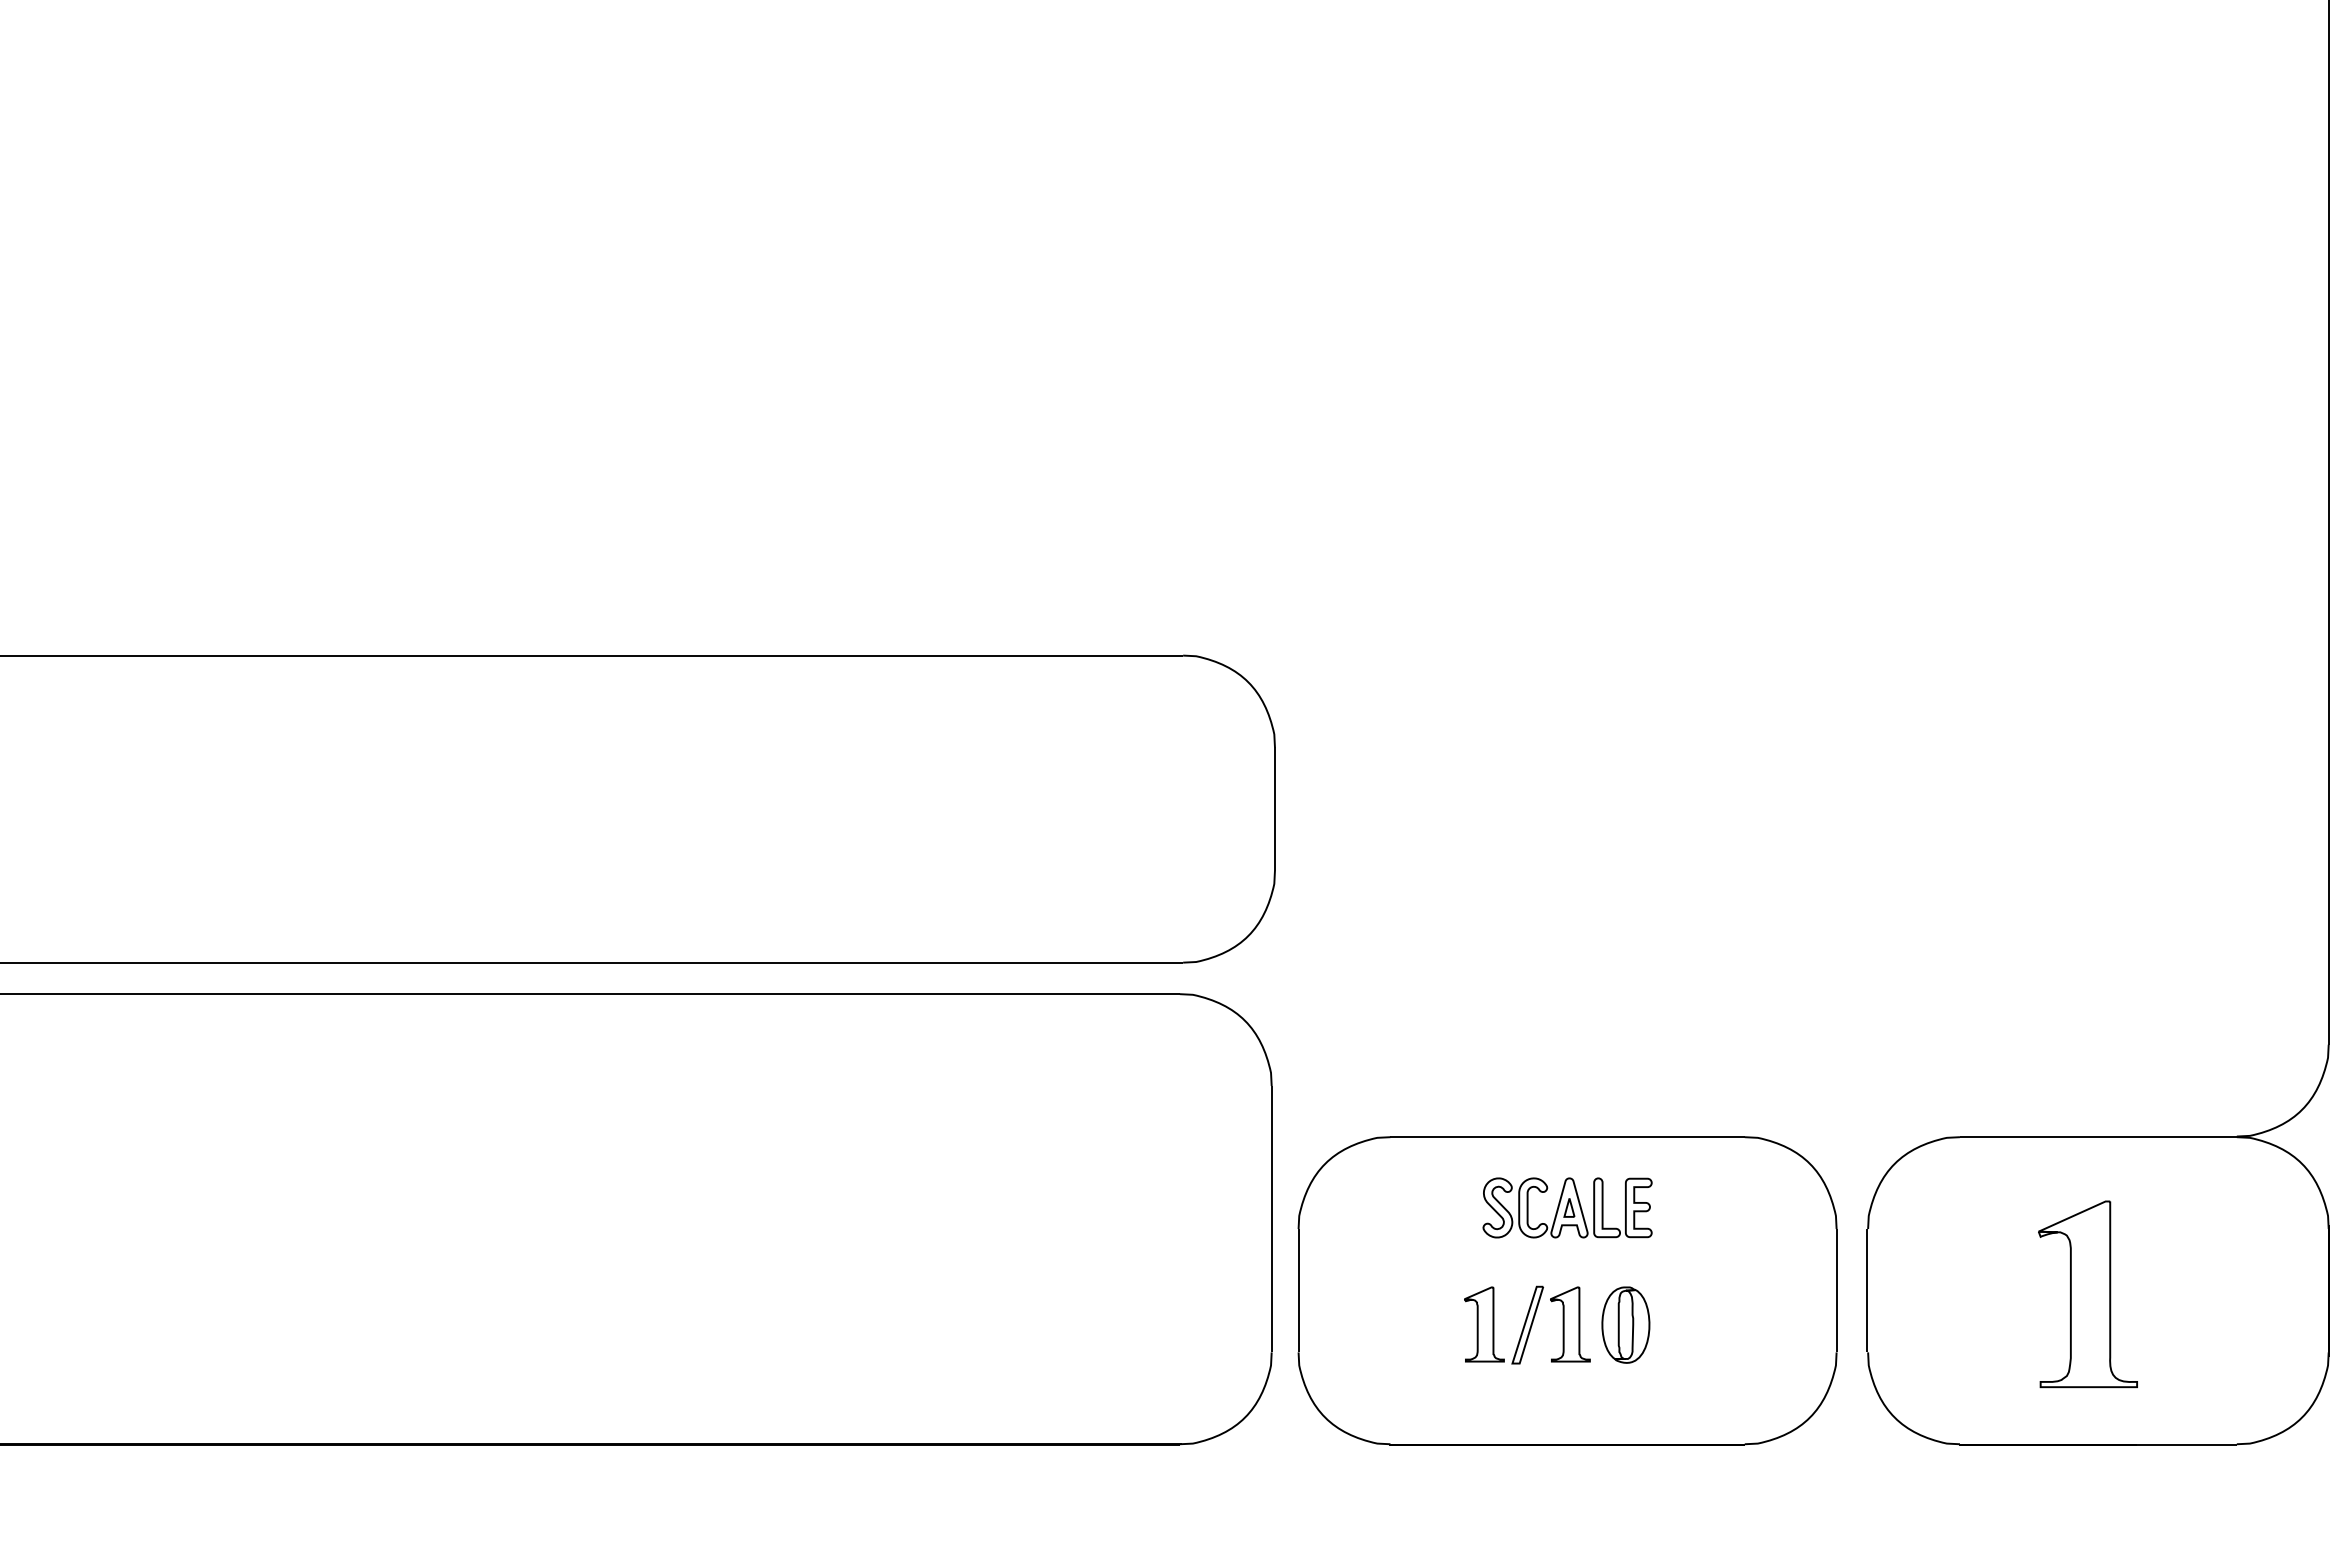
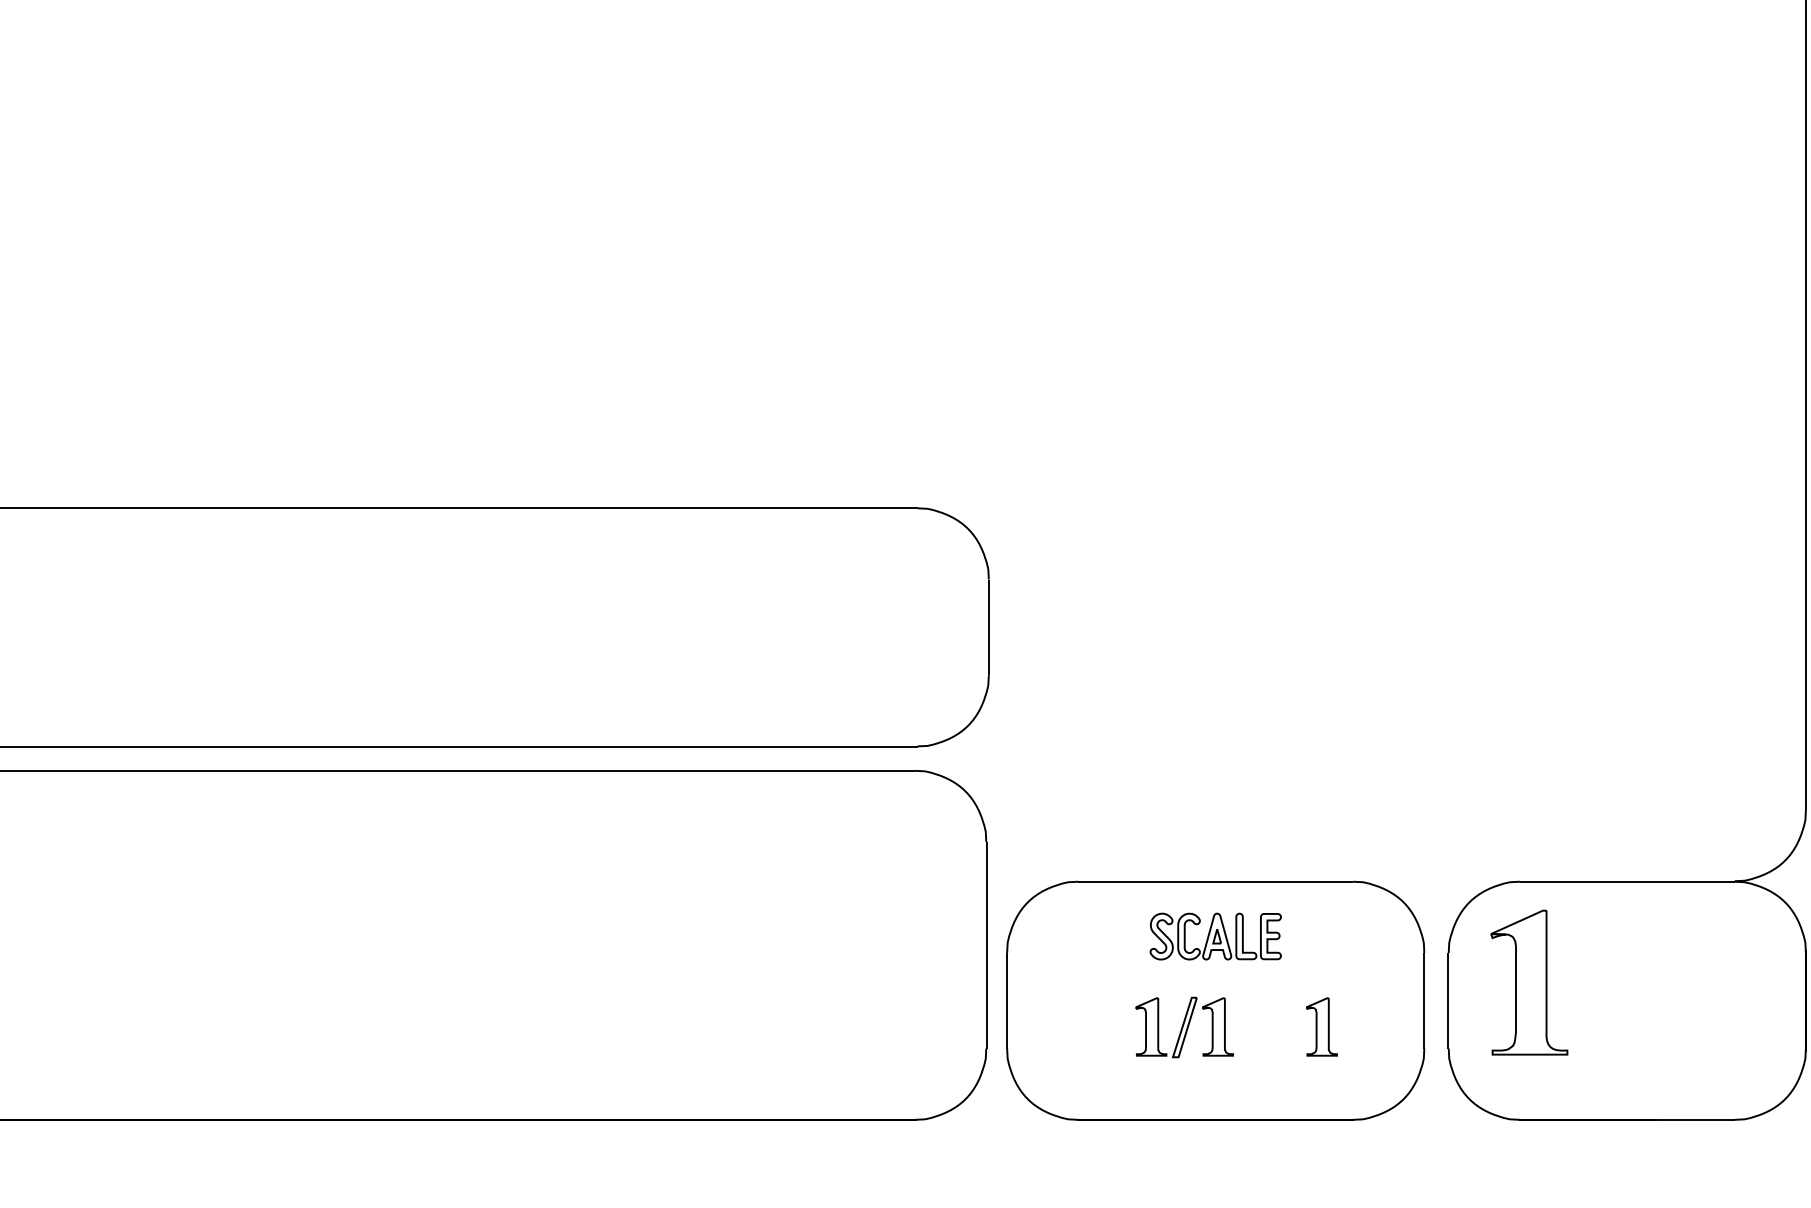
part: (2087, 1294) -> (1528, 982), moved
part: (1625, 1324) -> (1260, 1026), removed
part: (1704, 1324) -> (1321, 1026), added

